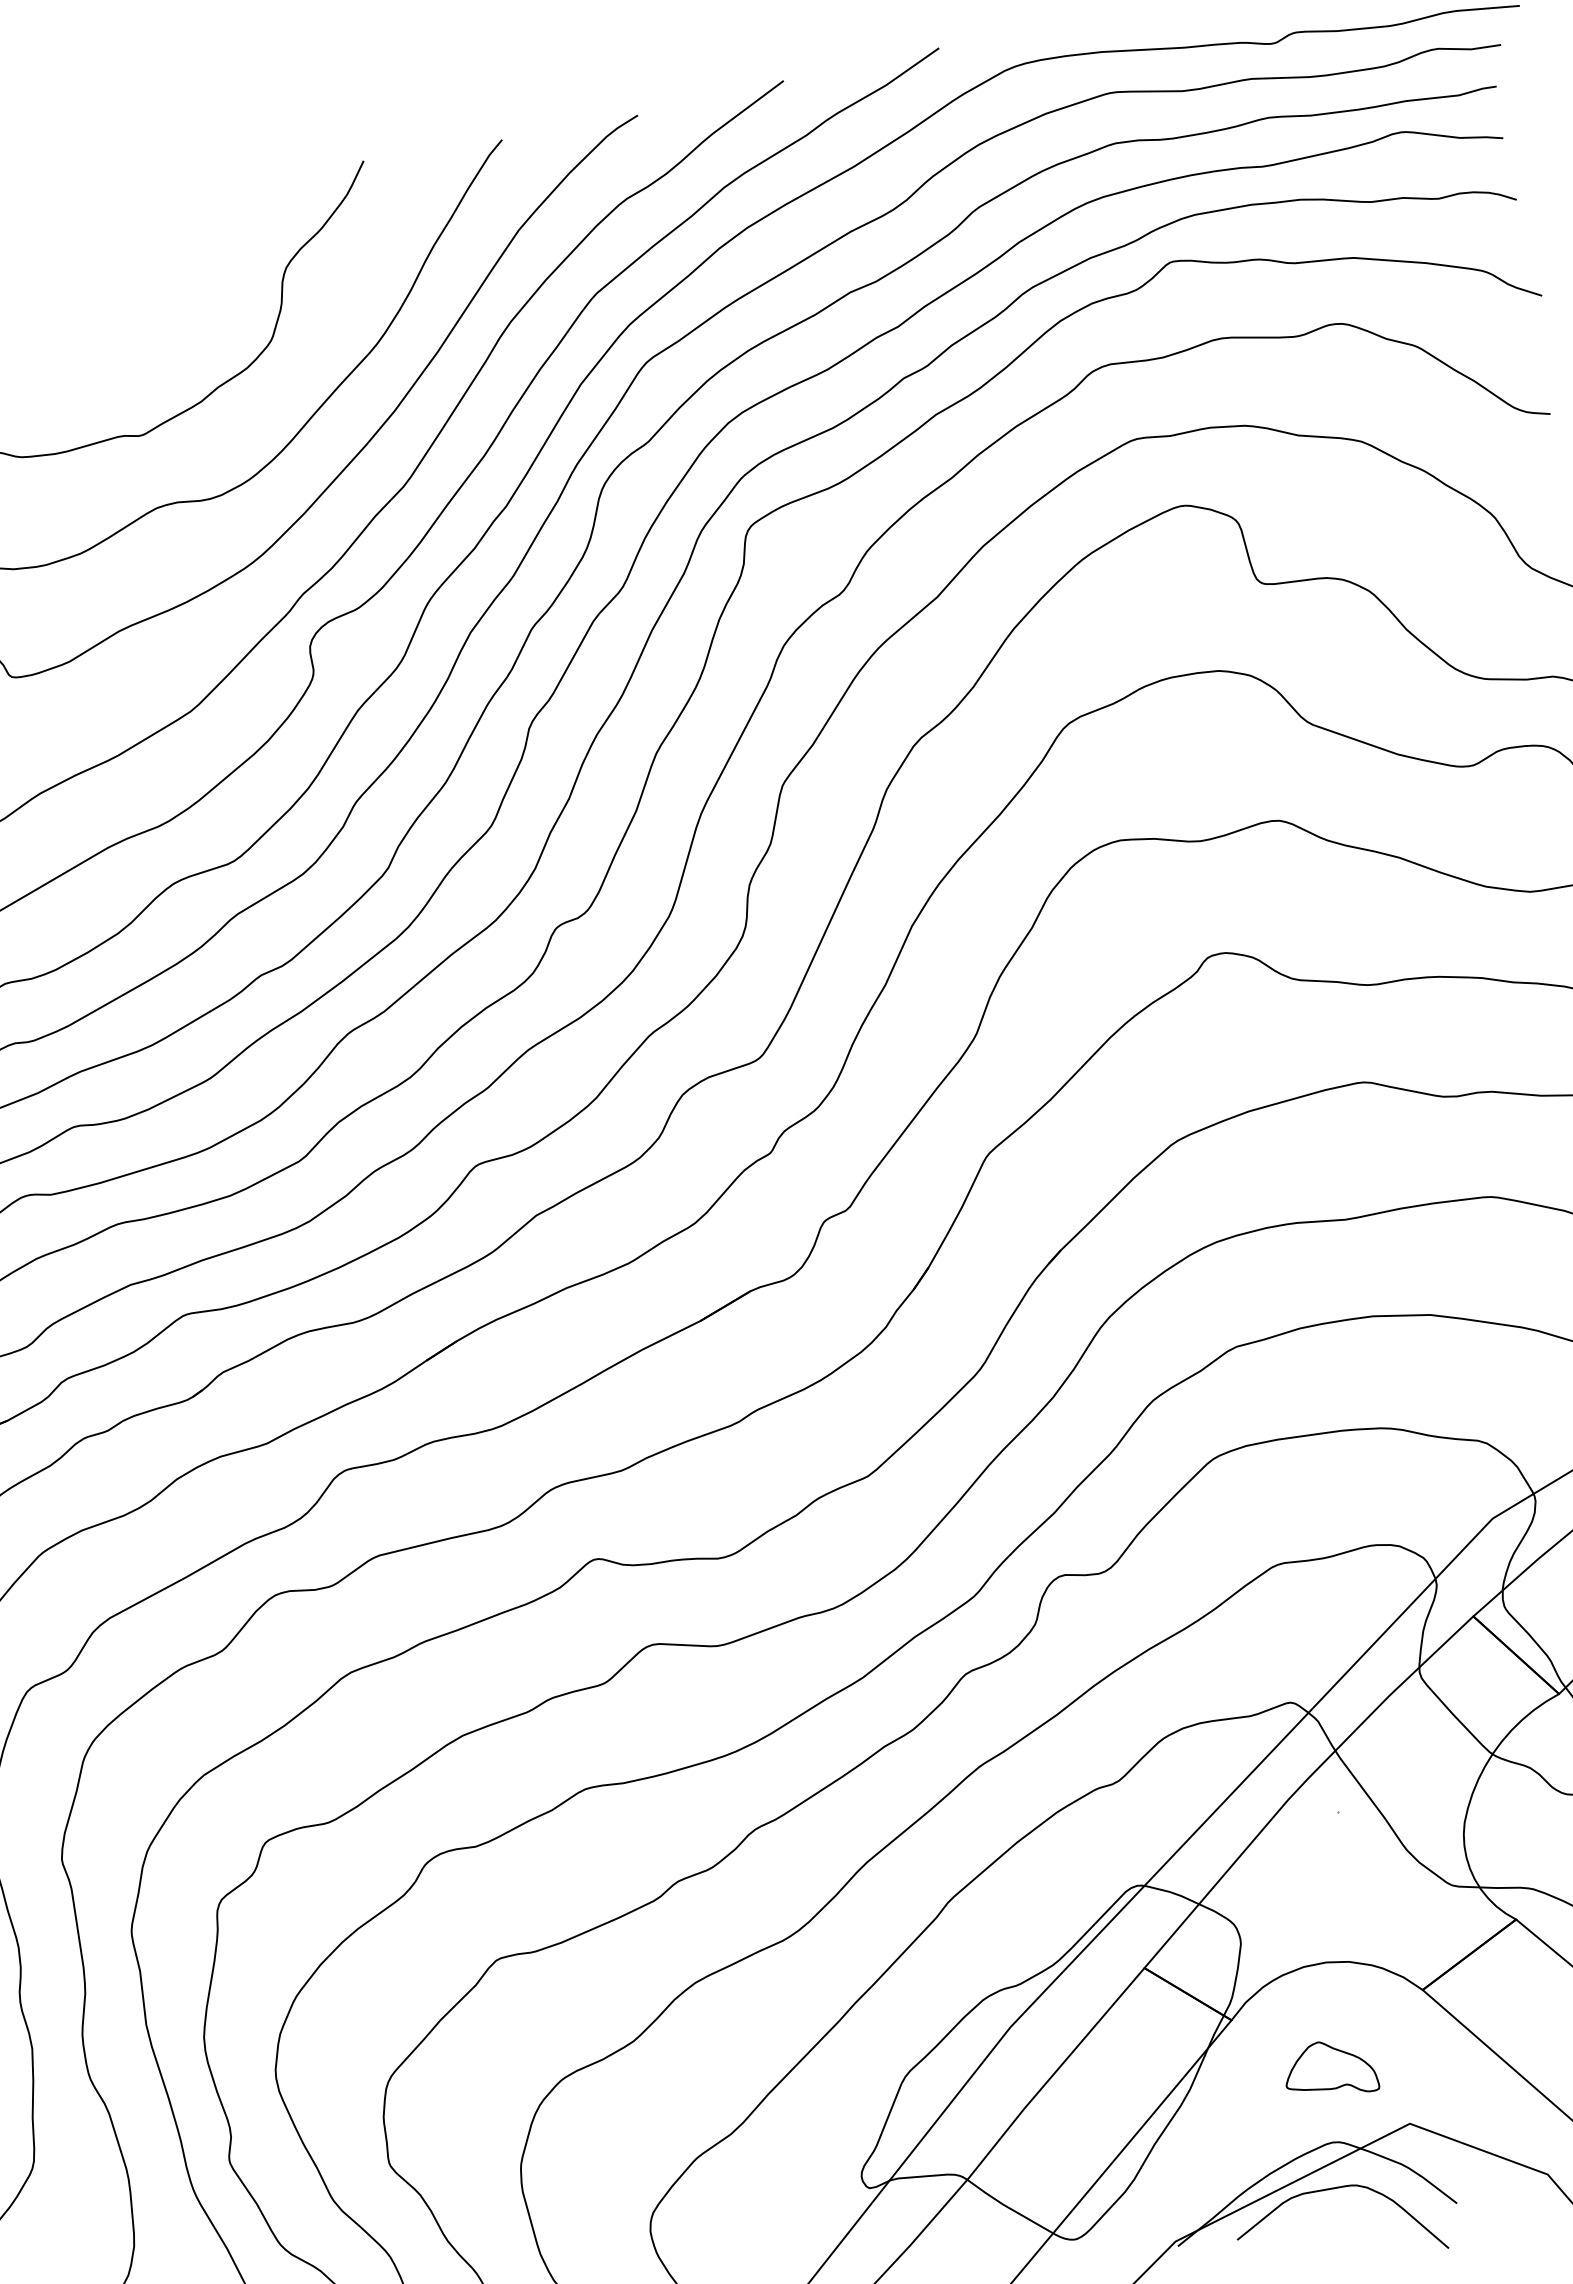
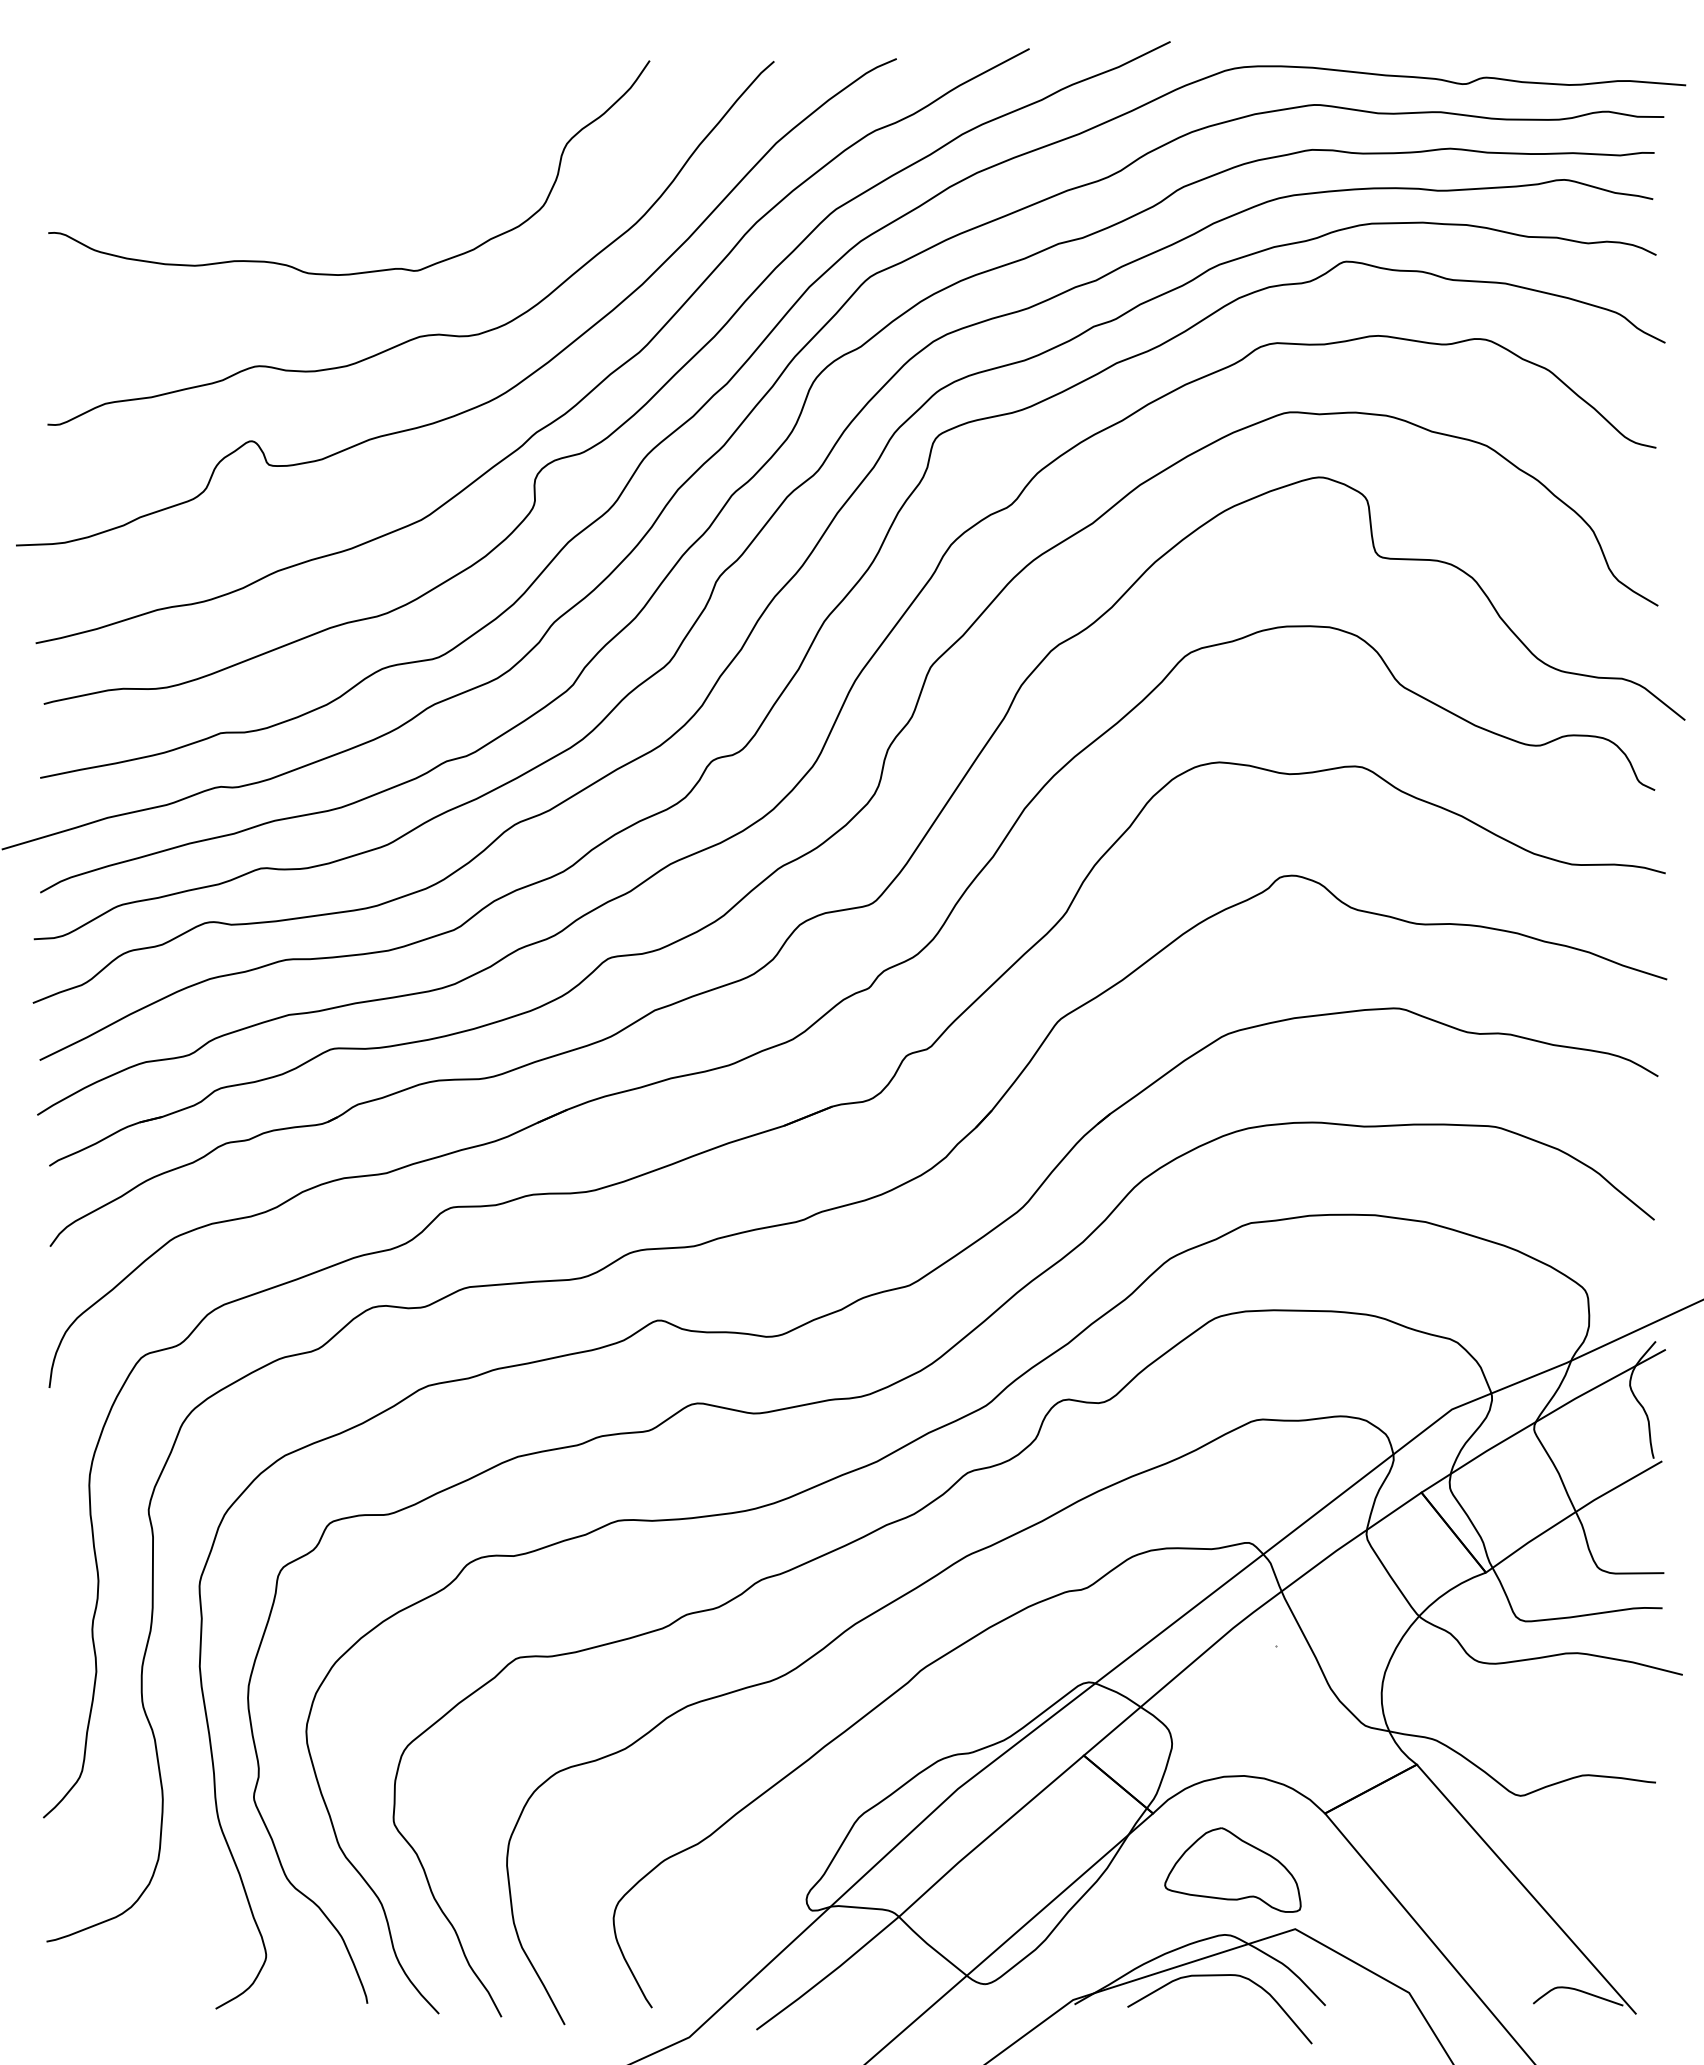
part: (1329, 2068) -> (1232, 1869), size x1.67

